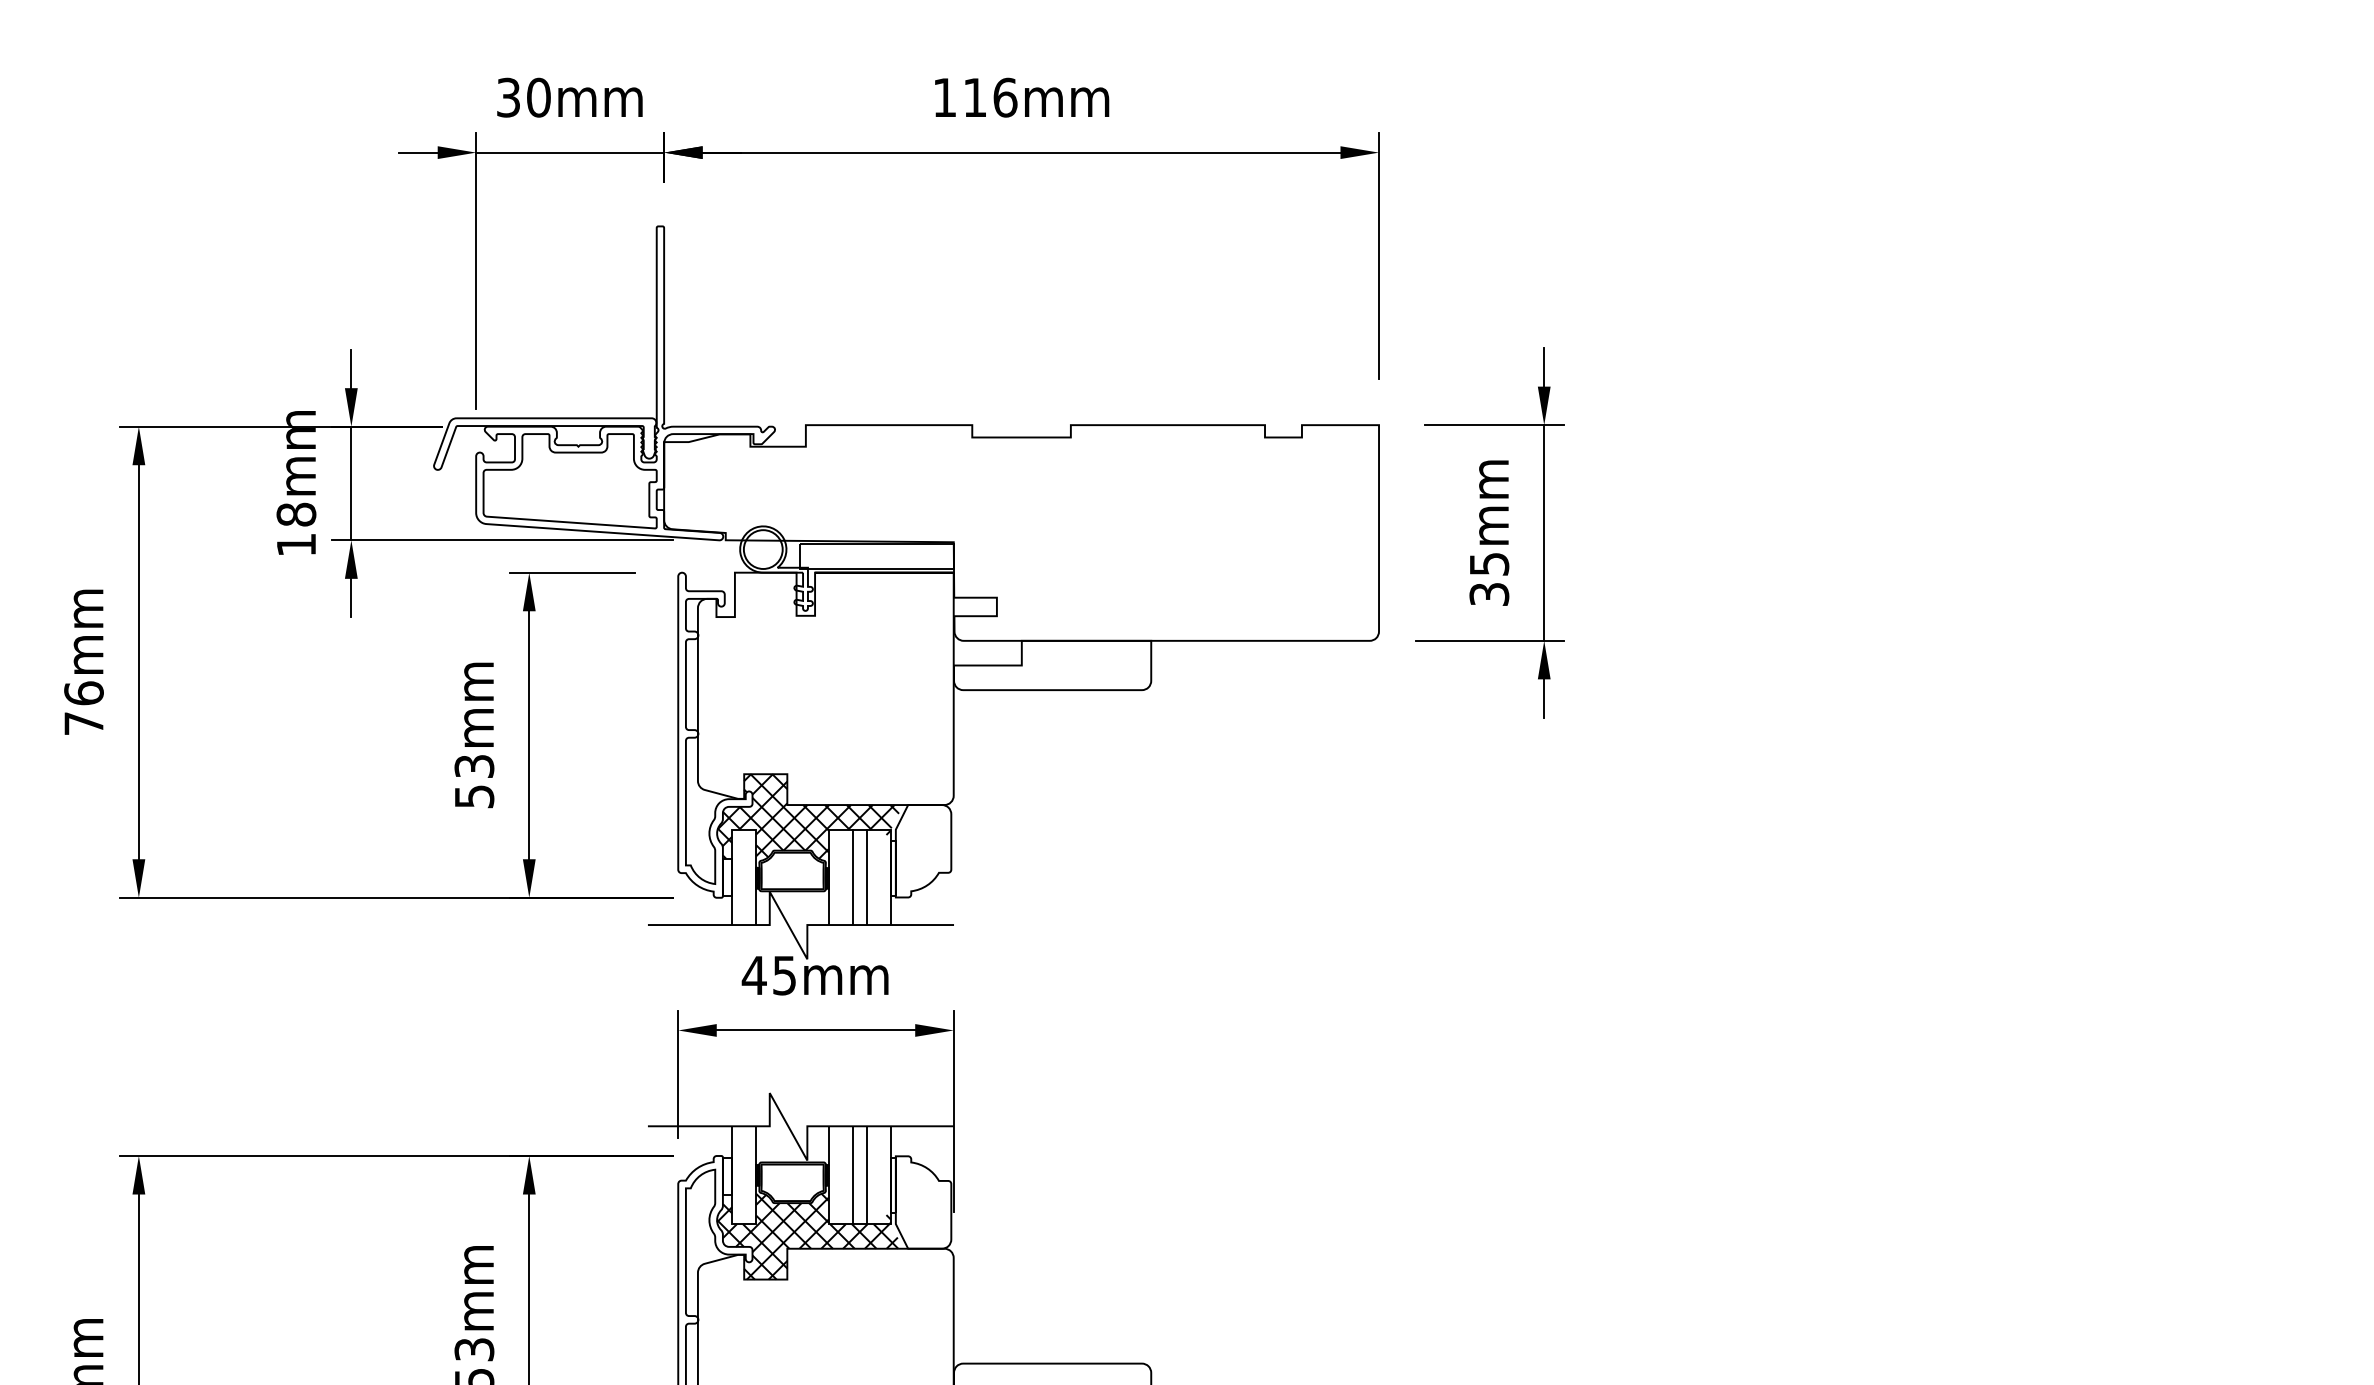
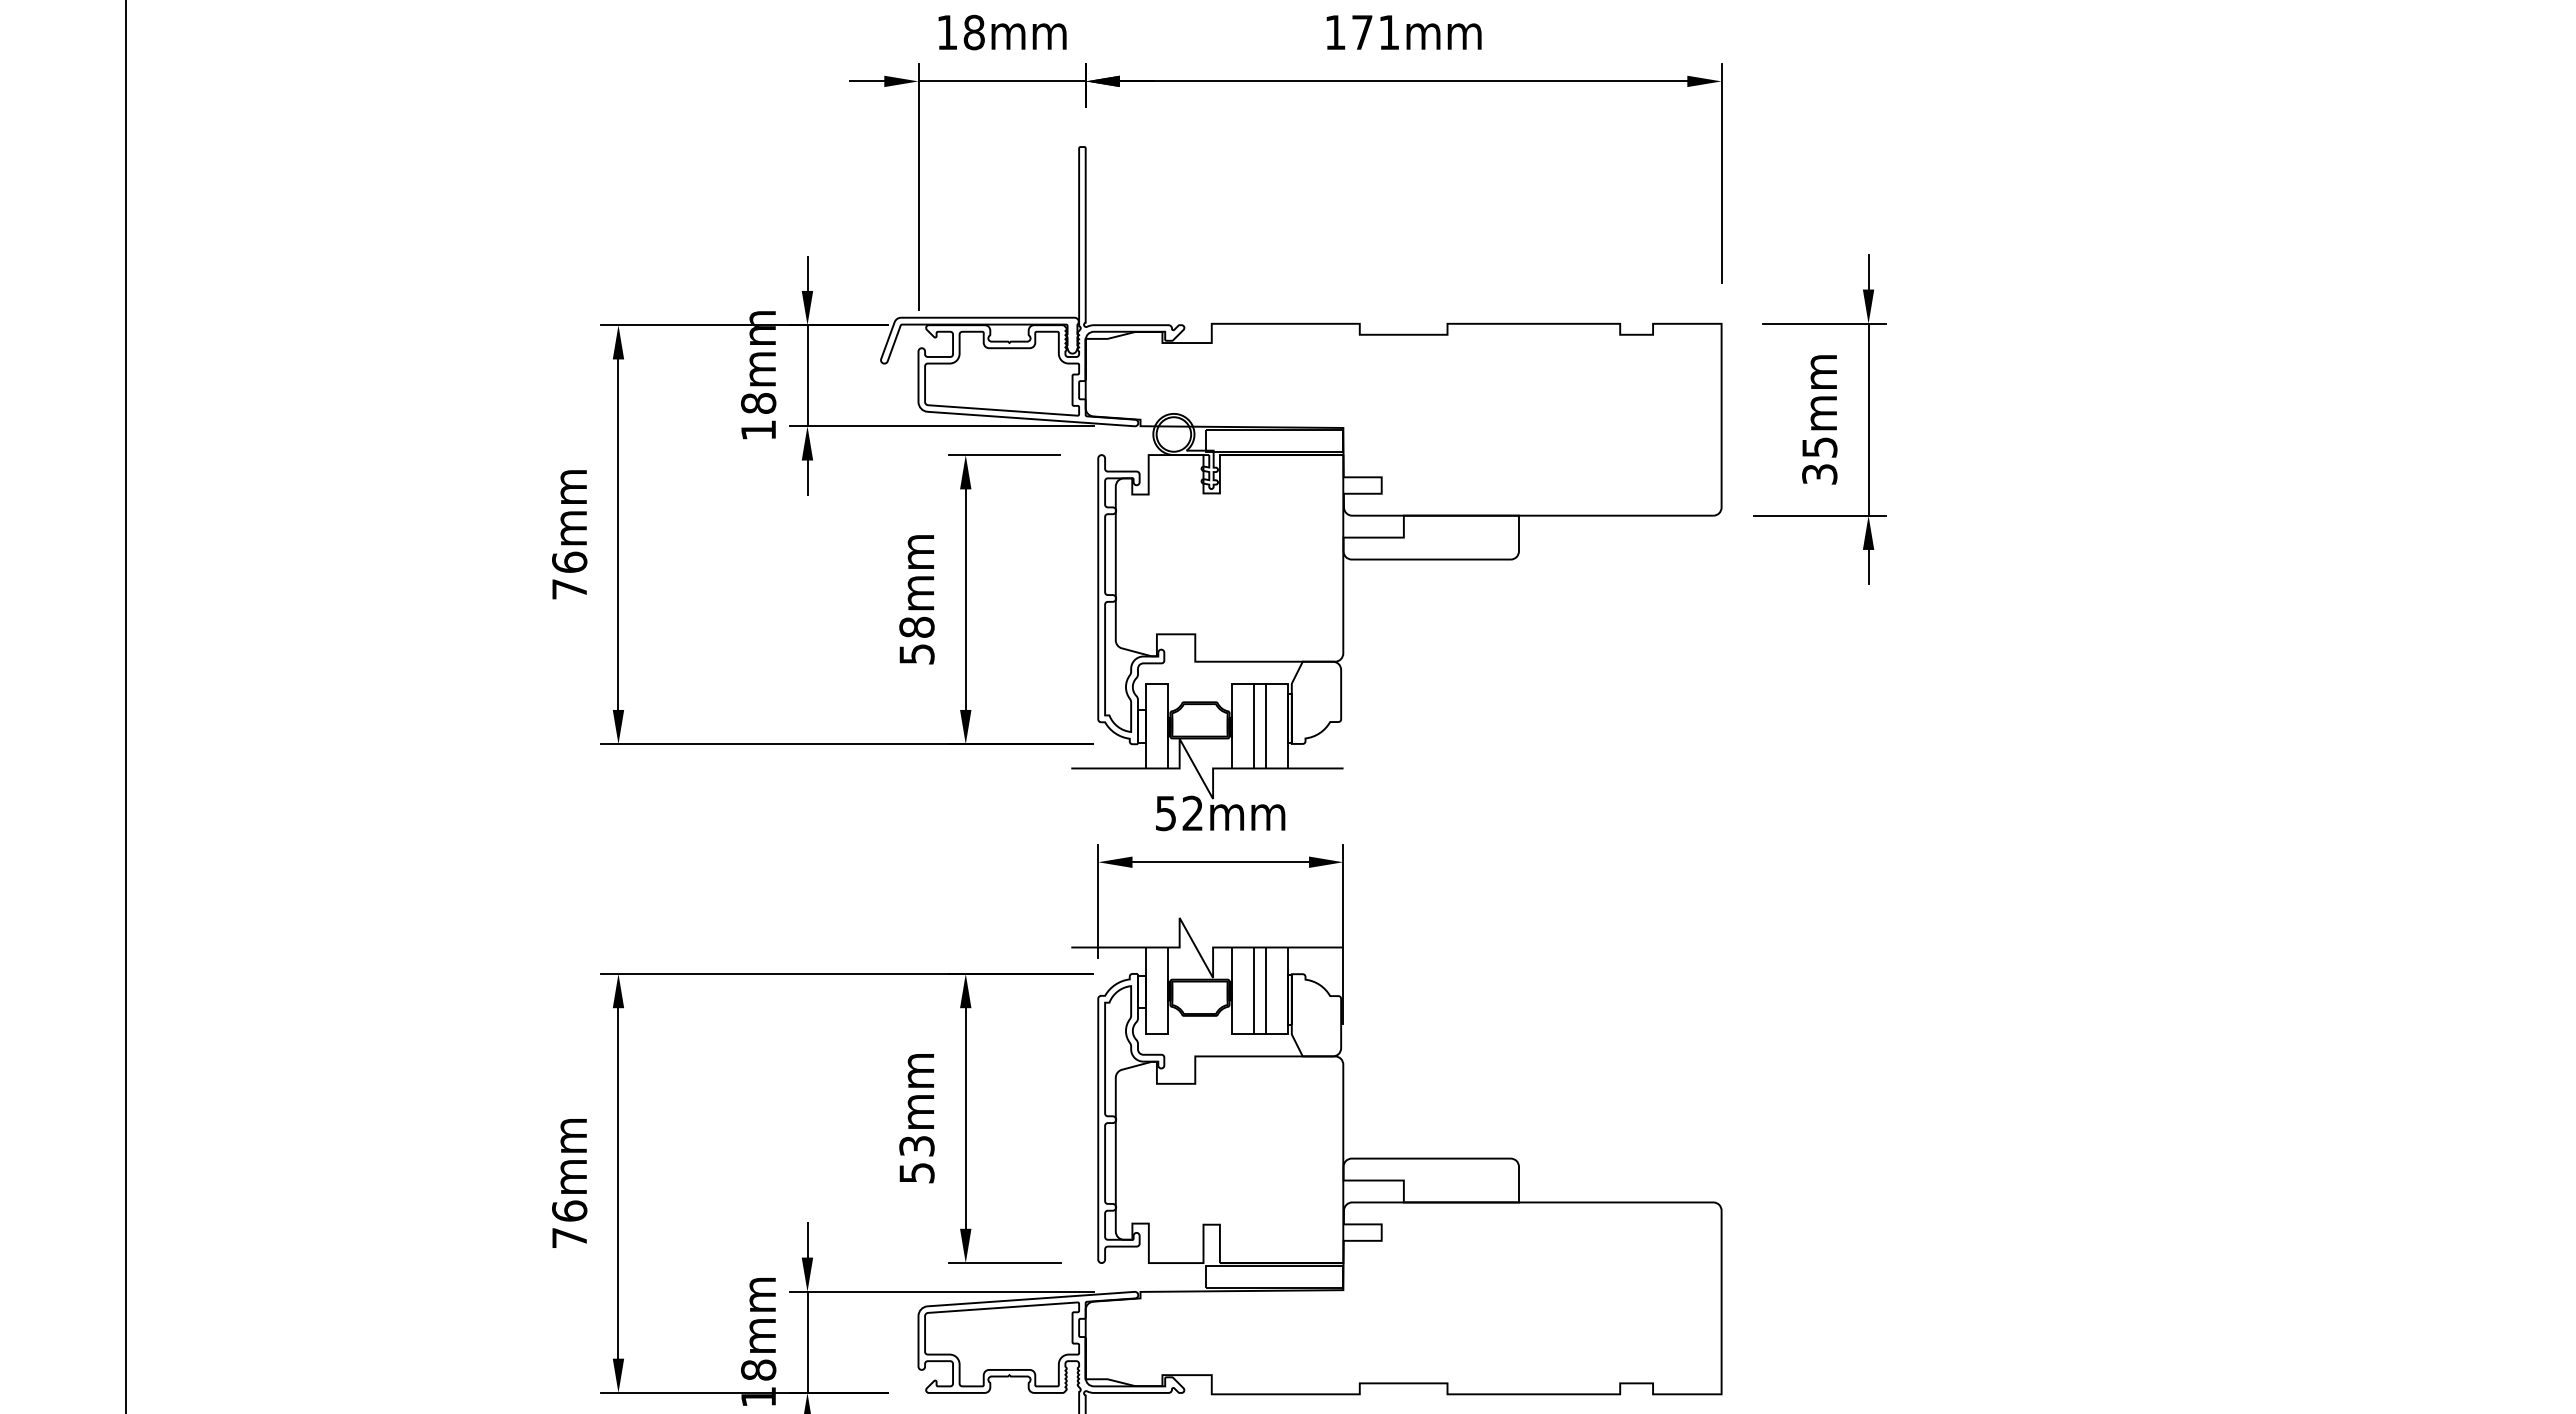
text: (523, 97) -> (960, 32), 30mm -> 18mm
text: (991, 97) -> (1376, 32), 116mm -> 171mm
text: (473, 765) -> (916, 626), 53mm -> 58mm
hatch: (807, 820) -> (1213, 675), removed
text: (768, 975) -> (1178, 813), 45mm -> 52mm
hatch: (806, 1236) -> (1212, 1045), removed

